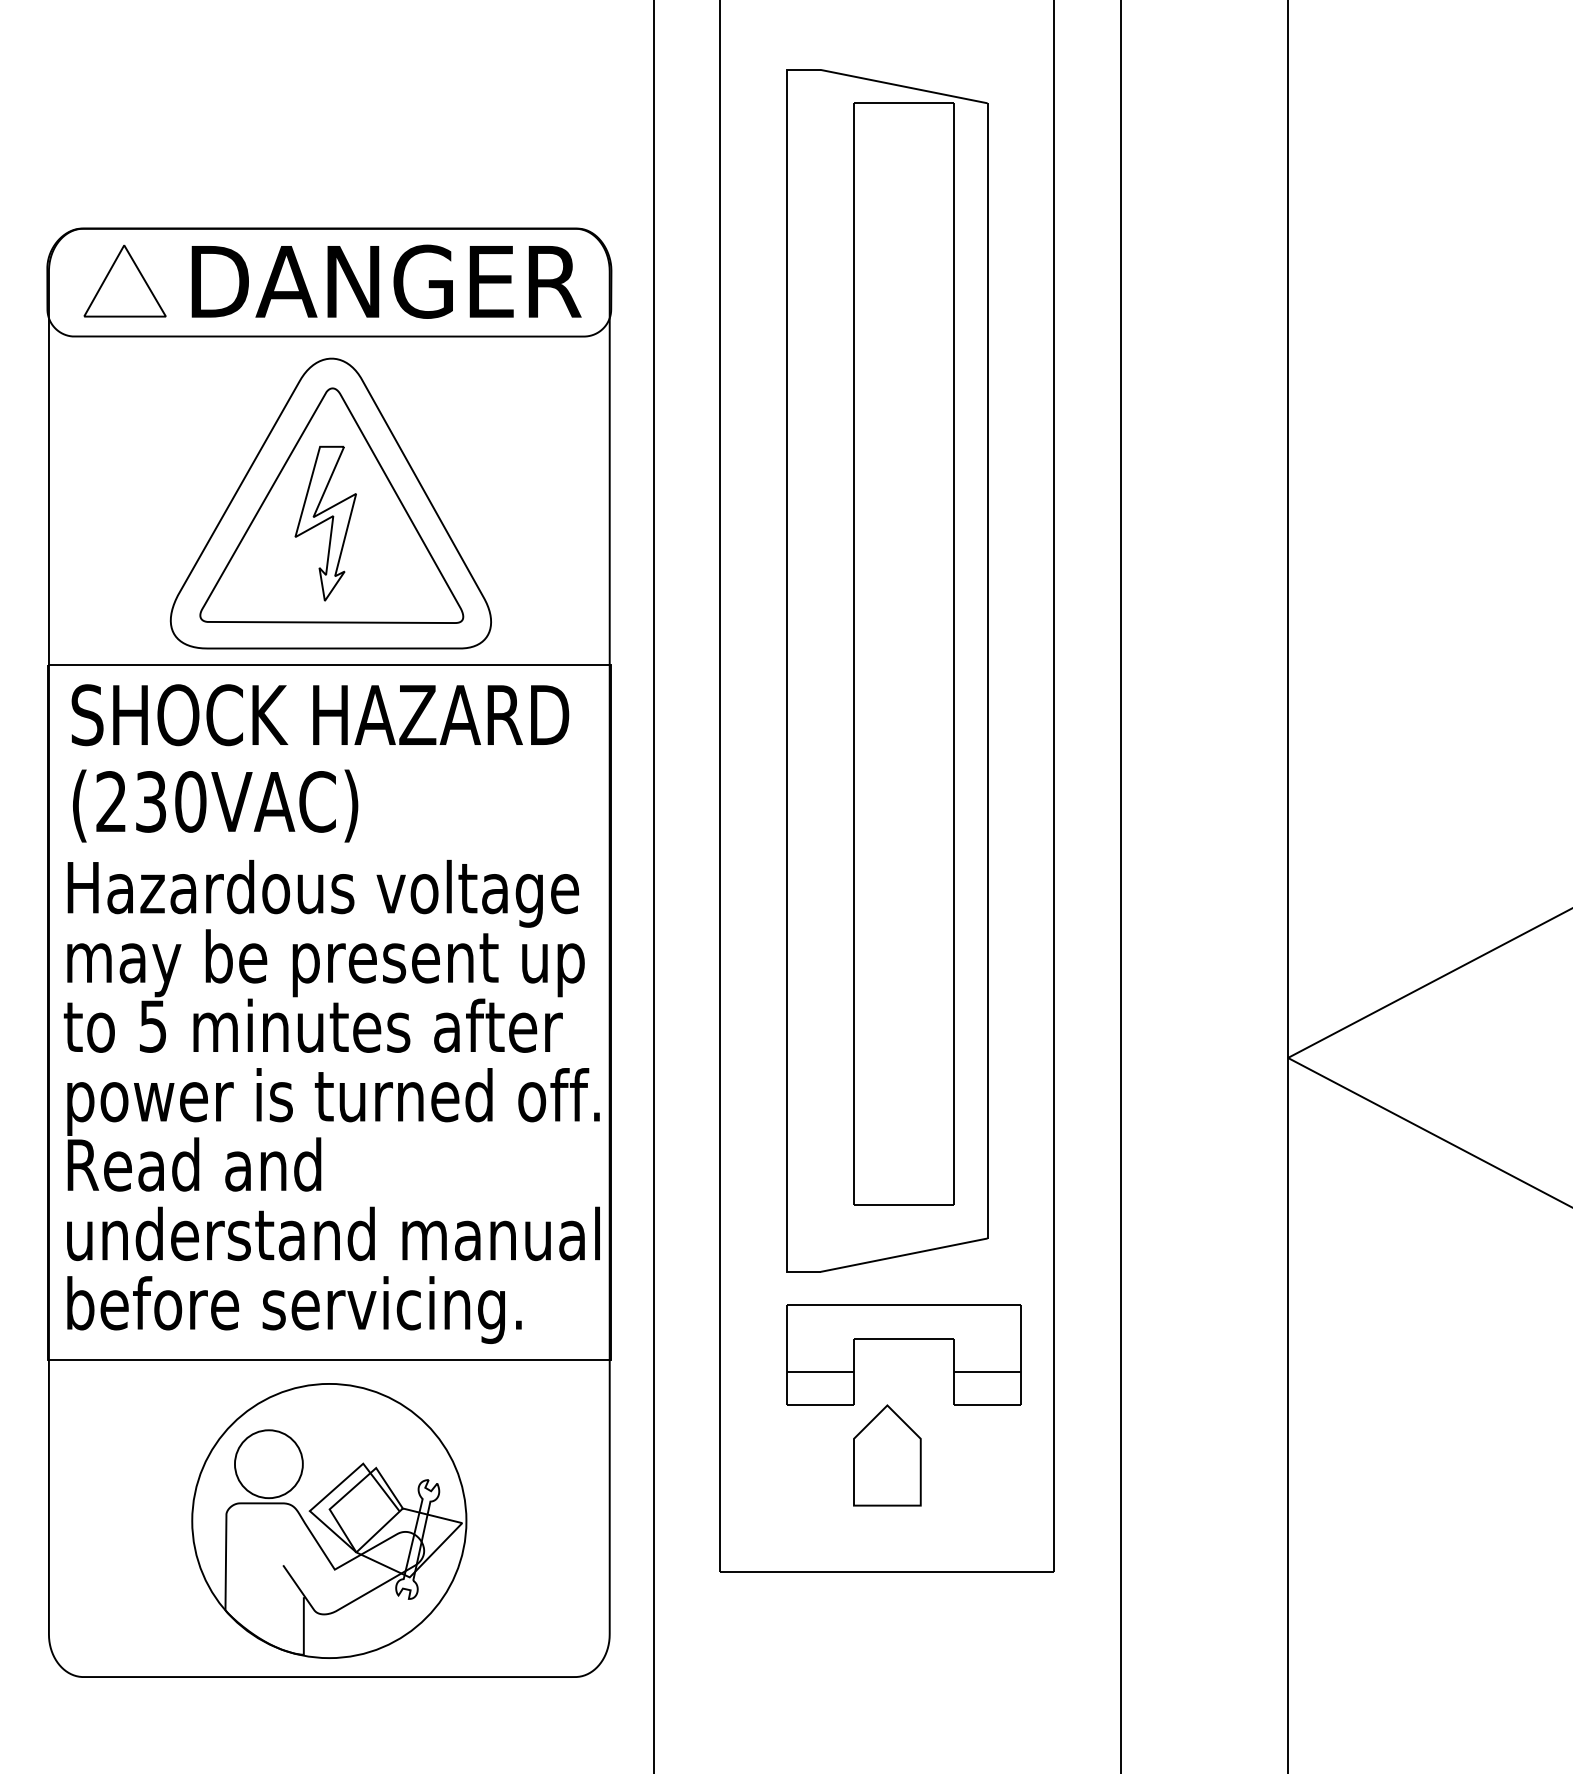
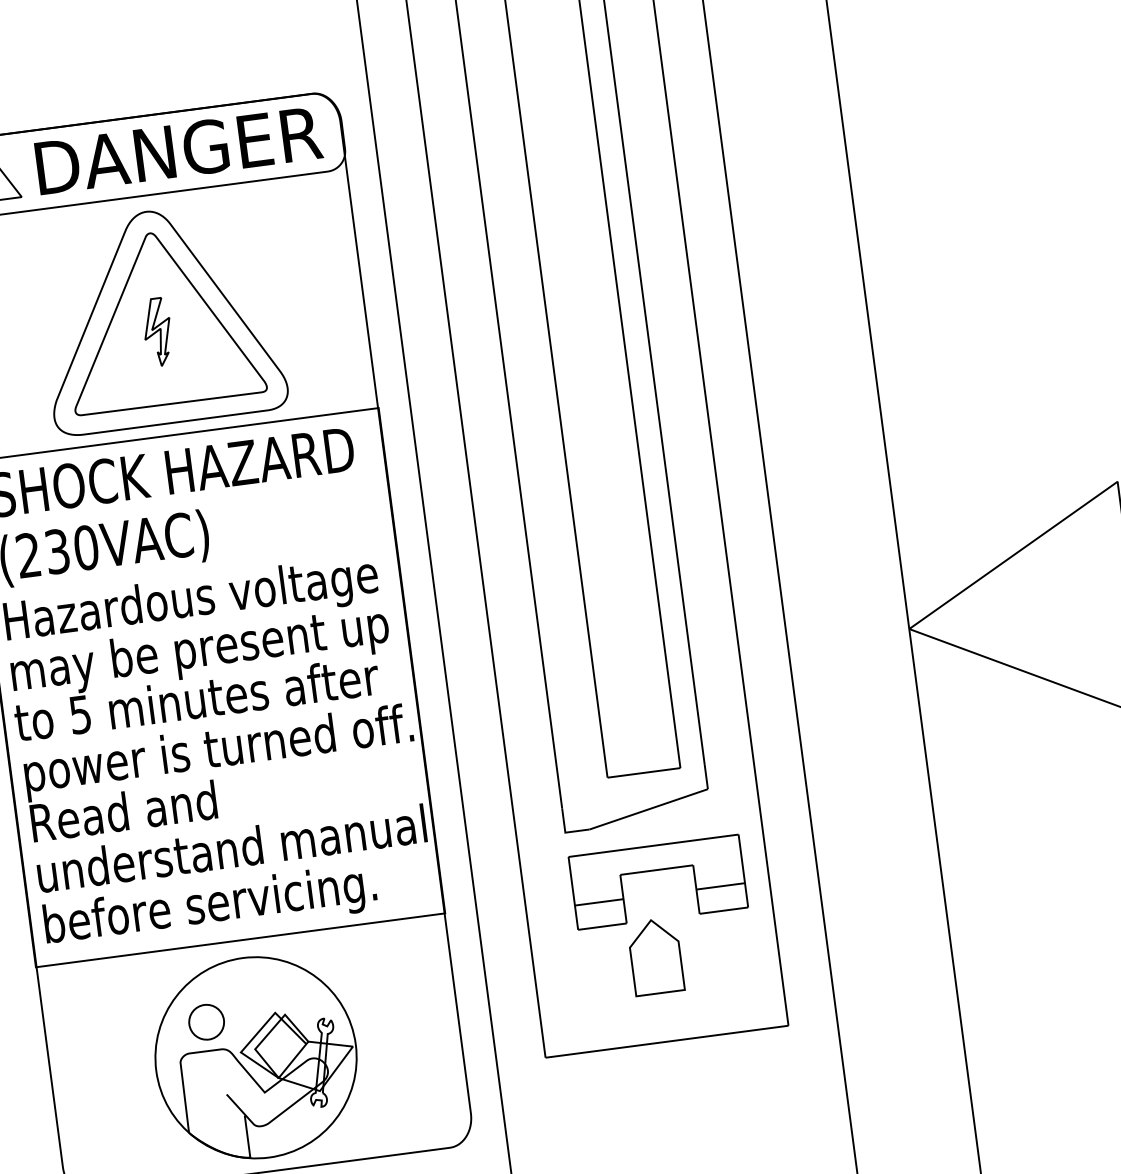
part: (325, 523) -> (157, 332), size x0.6
circle: (268, 1464) -> (206, 1022), size x0.7

